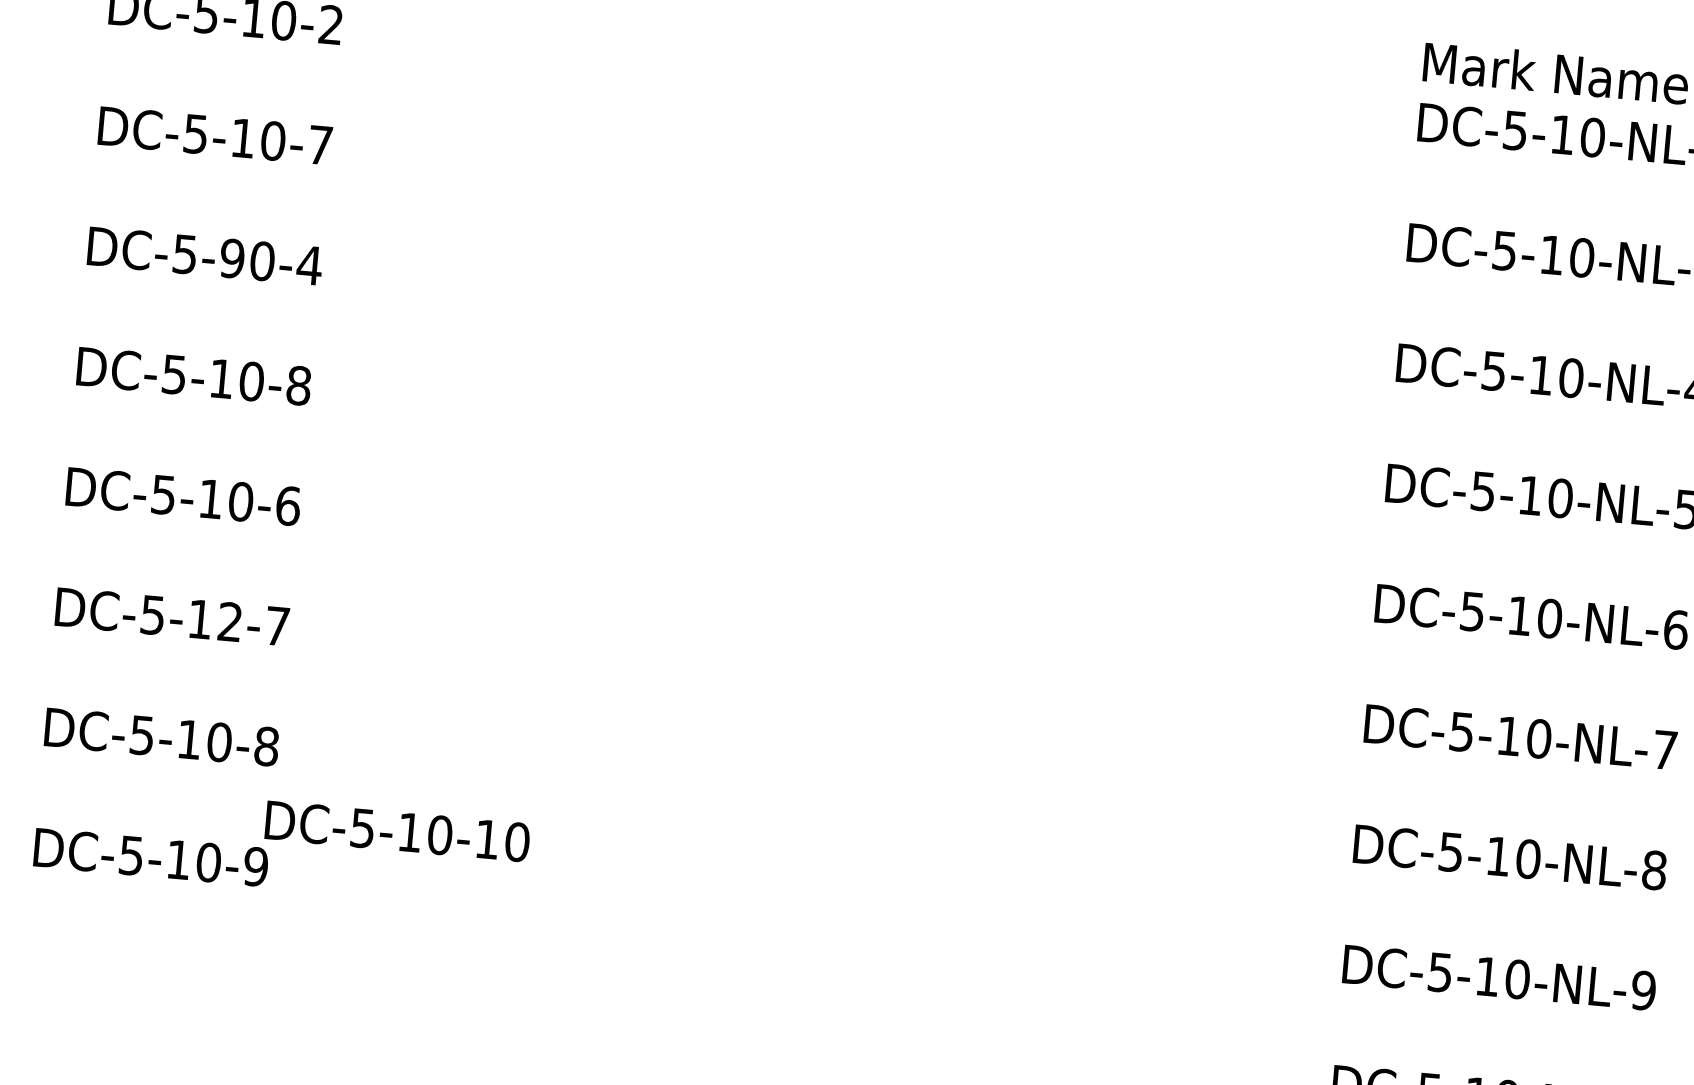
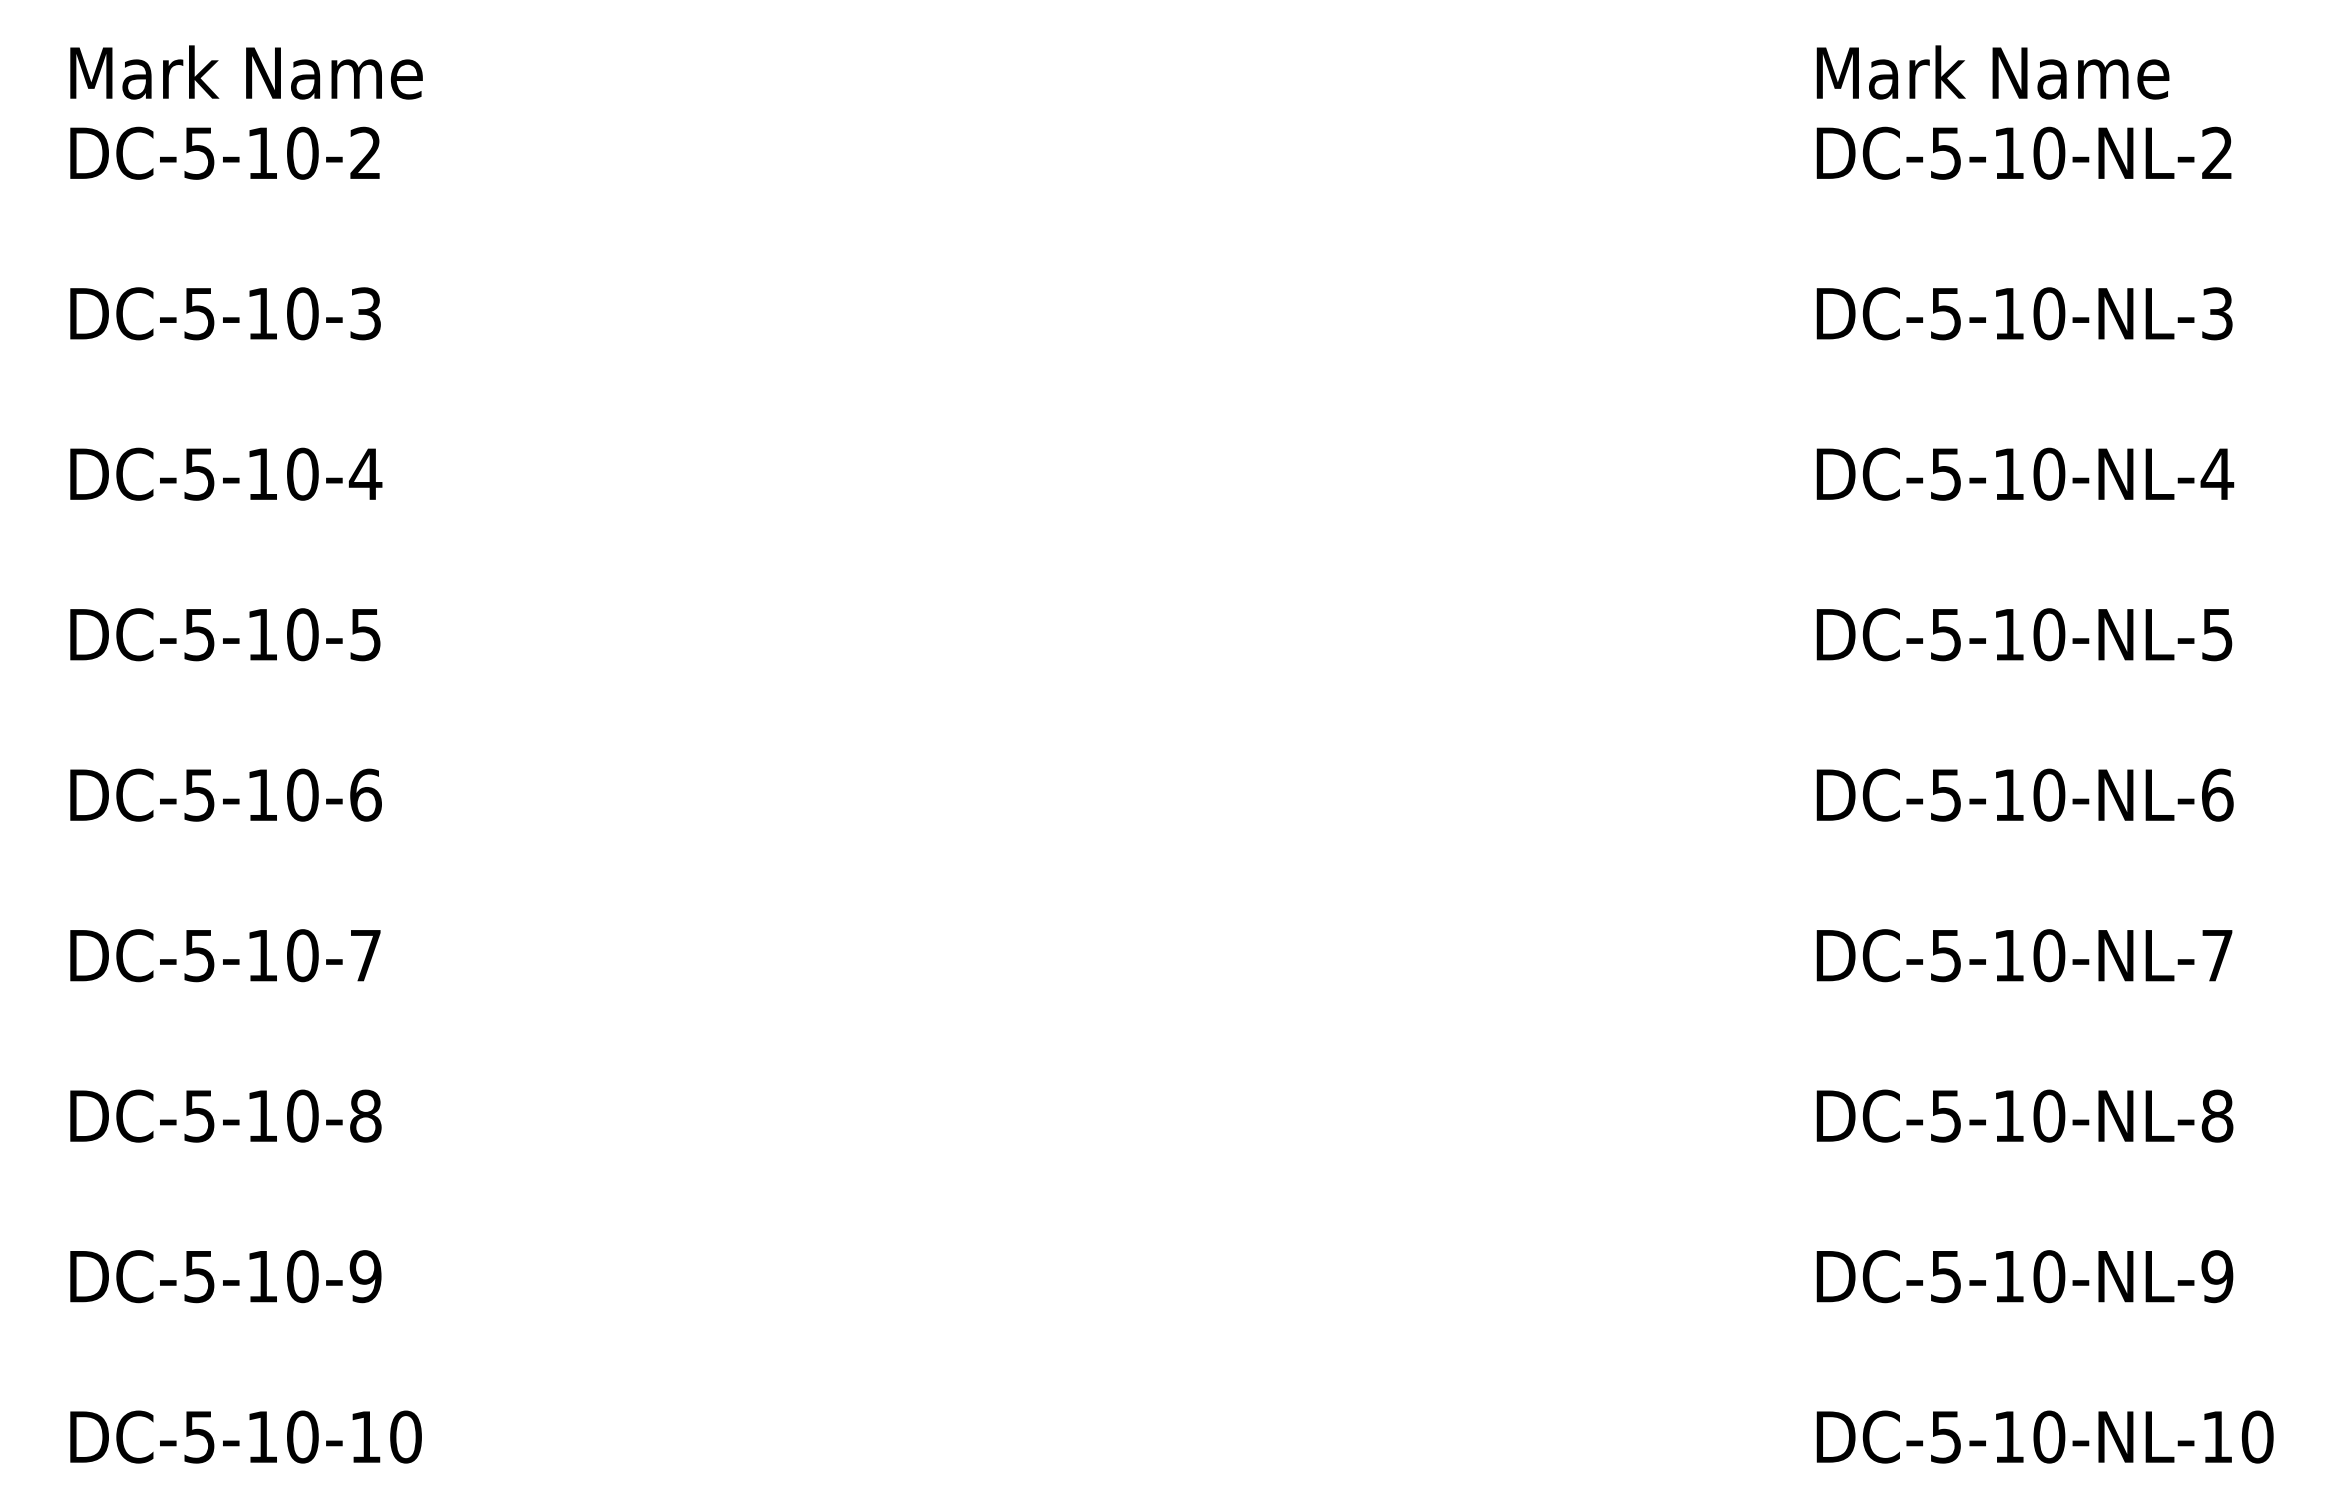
text: (320, 145) -> (365, 313), DC-5-10-7 -> DC-5-10-3
text: (232, 258) -> (262, 473), DC-5-90-4 -> DC-5-10-4
text: (298, 385) -> (365, 634), DC-5-10-8 -> DC-5-10-5
text: (230, 621) -> (302, 955), DC-5-12-7 -> DC-5-10-7
text: (397, 831) -> (245, 1436), moved

